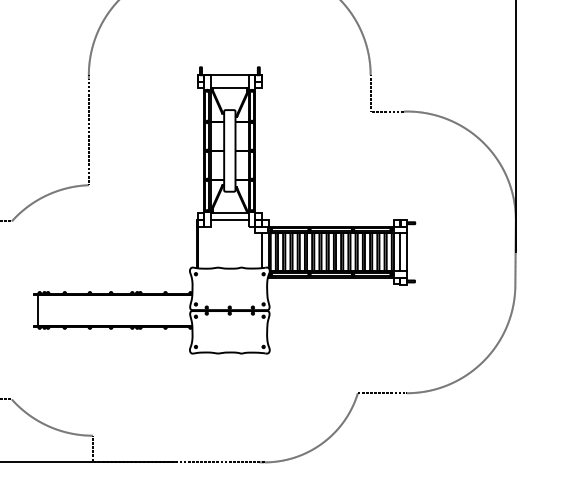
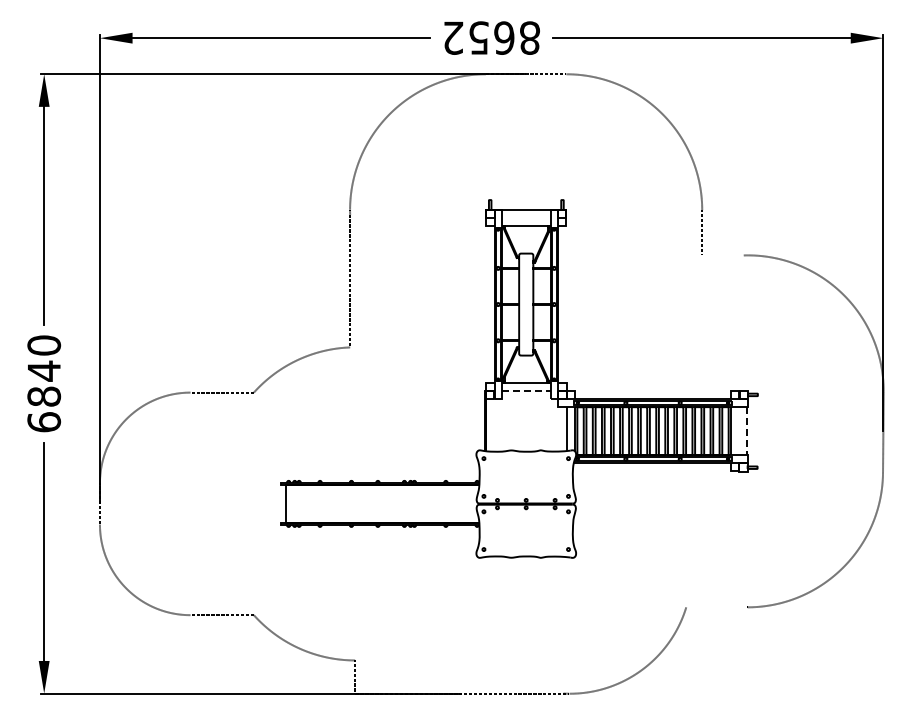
line: (386, 111) -> (722, 255), removed
line: (230, 219) -> (526, 390), solid -> dashed
line: (400, 252) -> (739, 431), removed
line: (406, 252) -> (747, 431), solid -> dashed
line: (382, 393) -> (716, 607), removed

